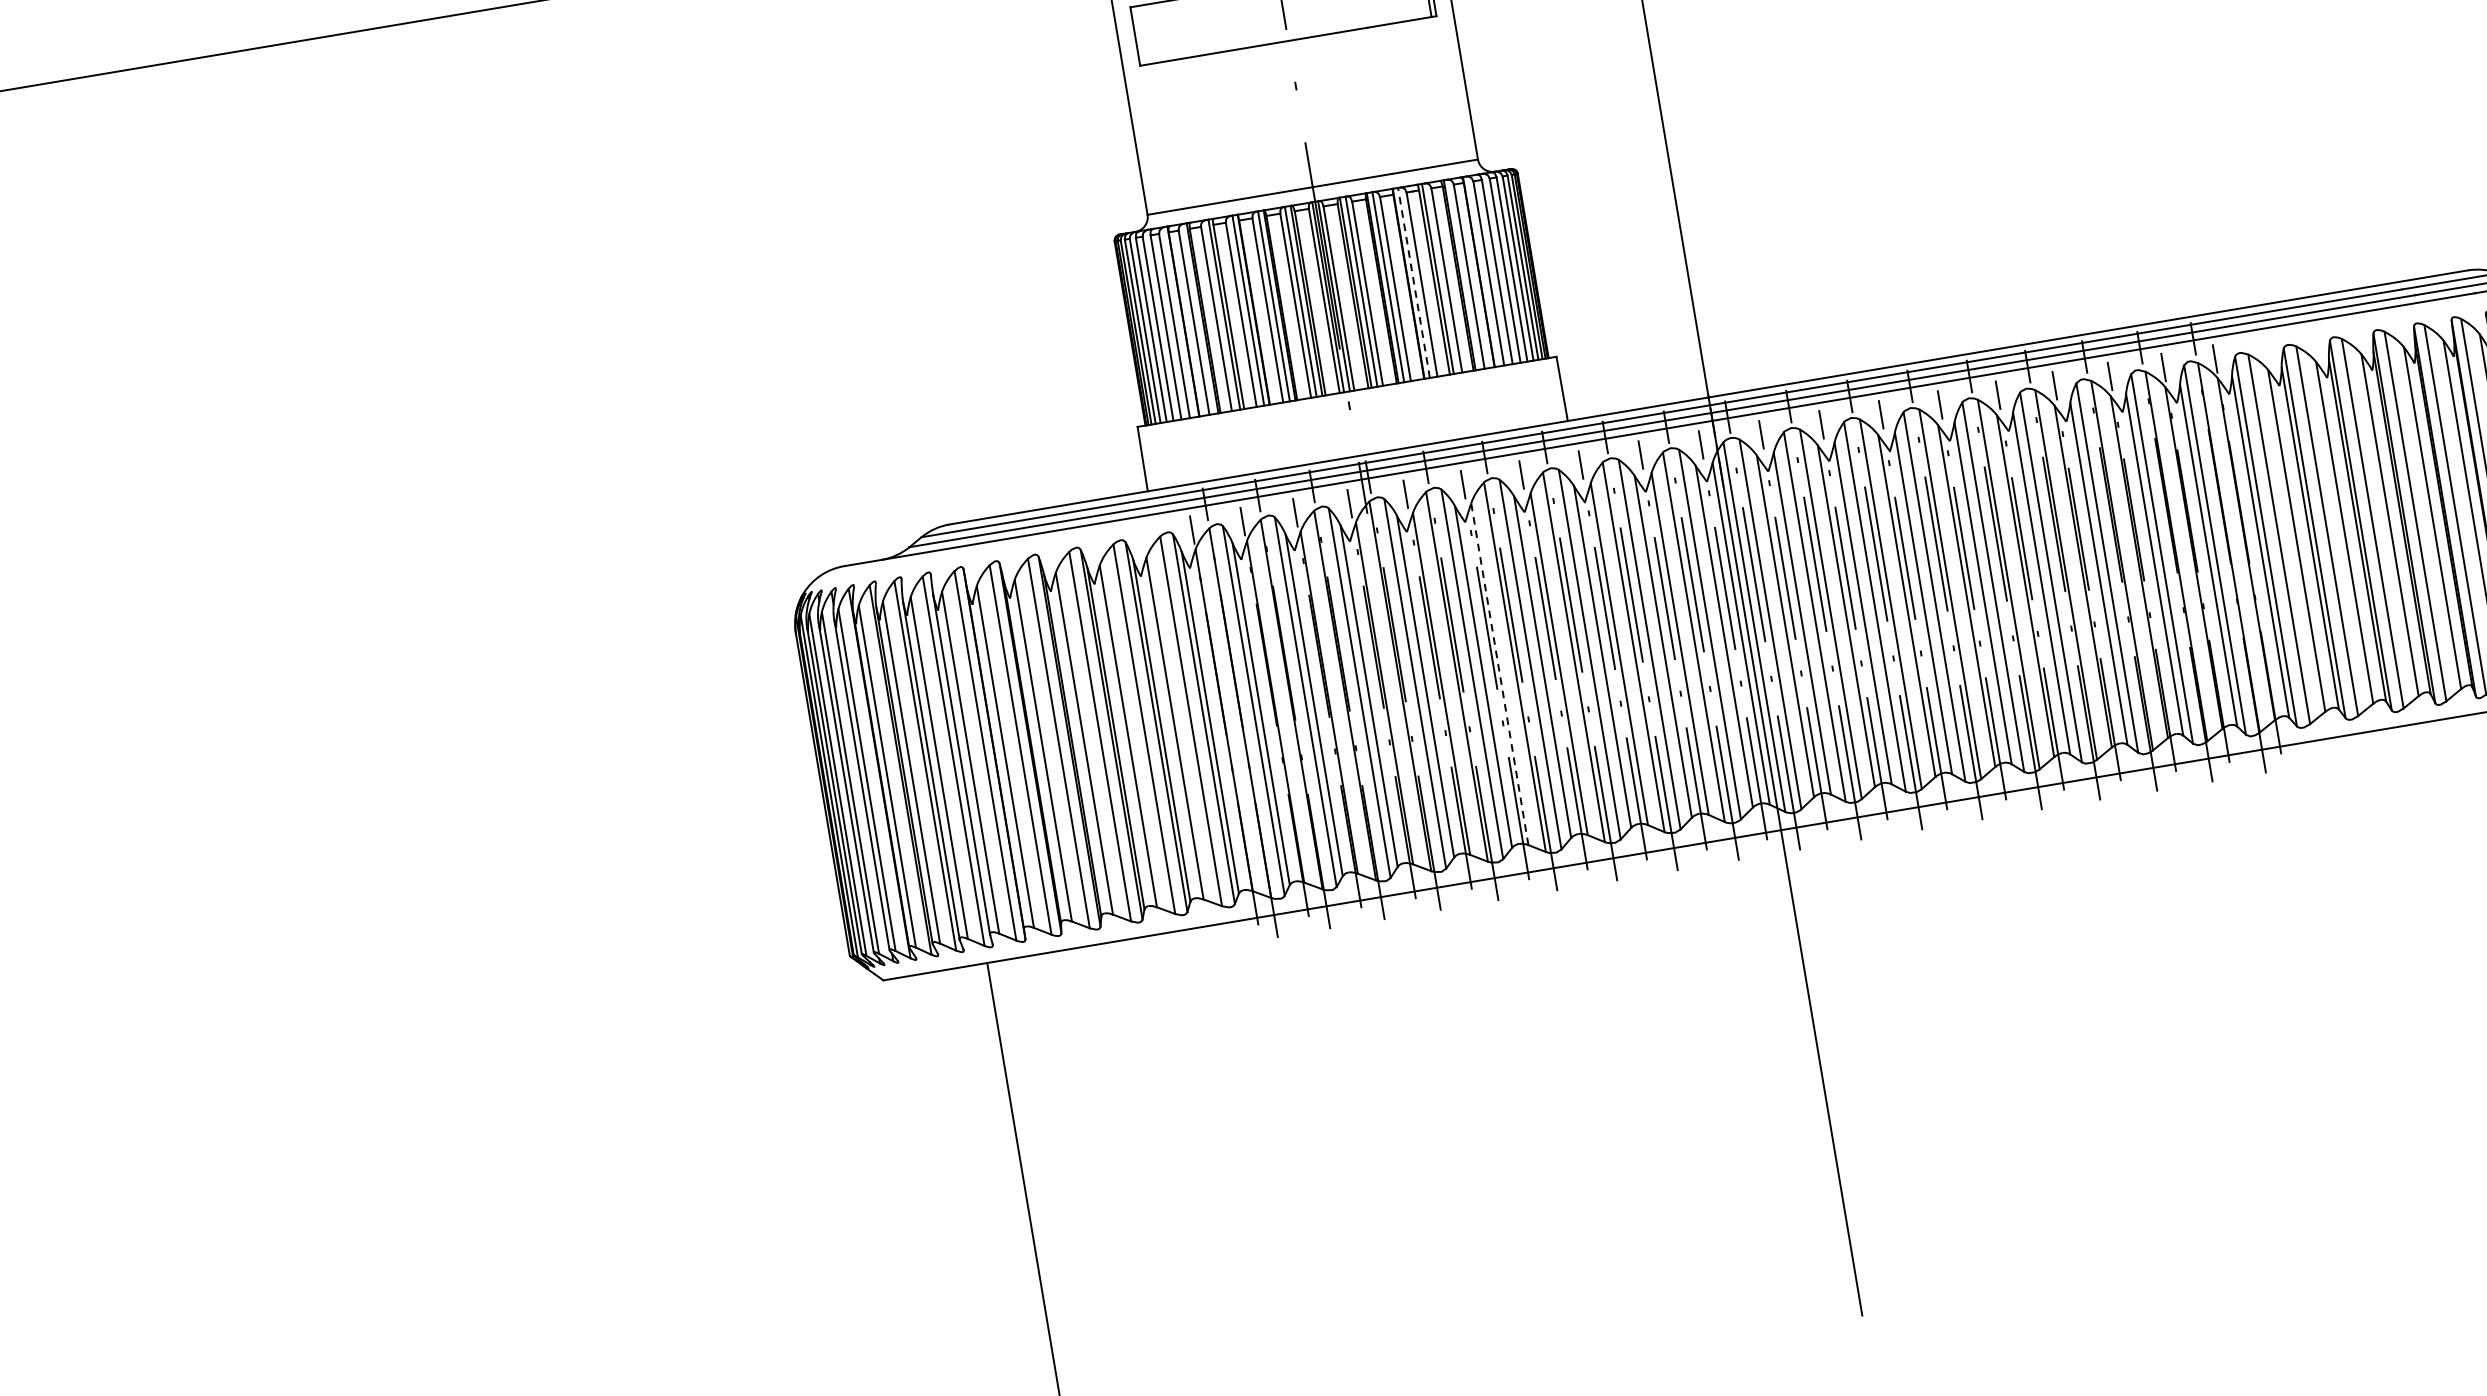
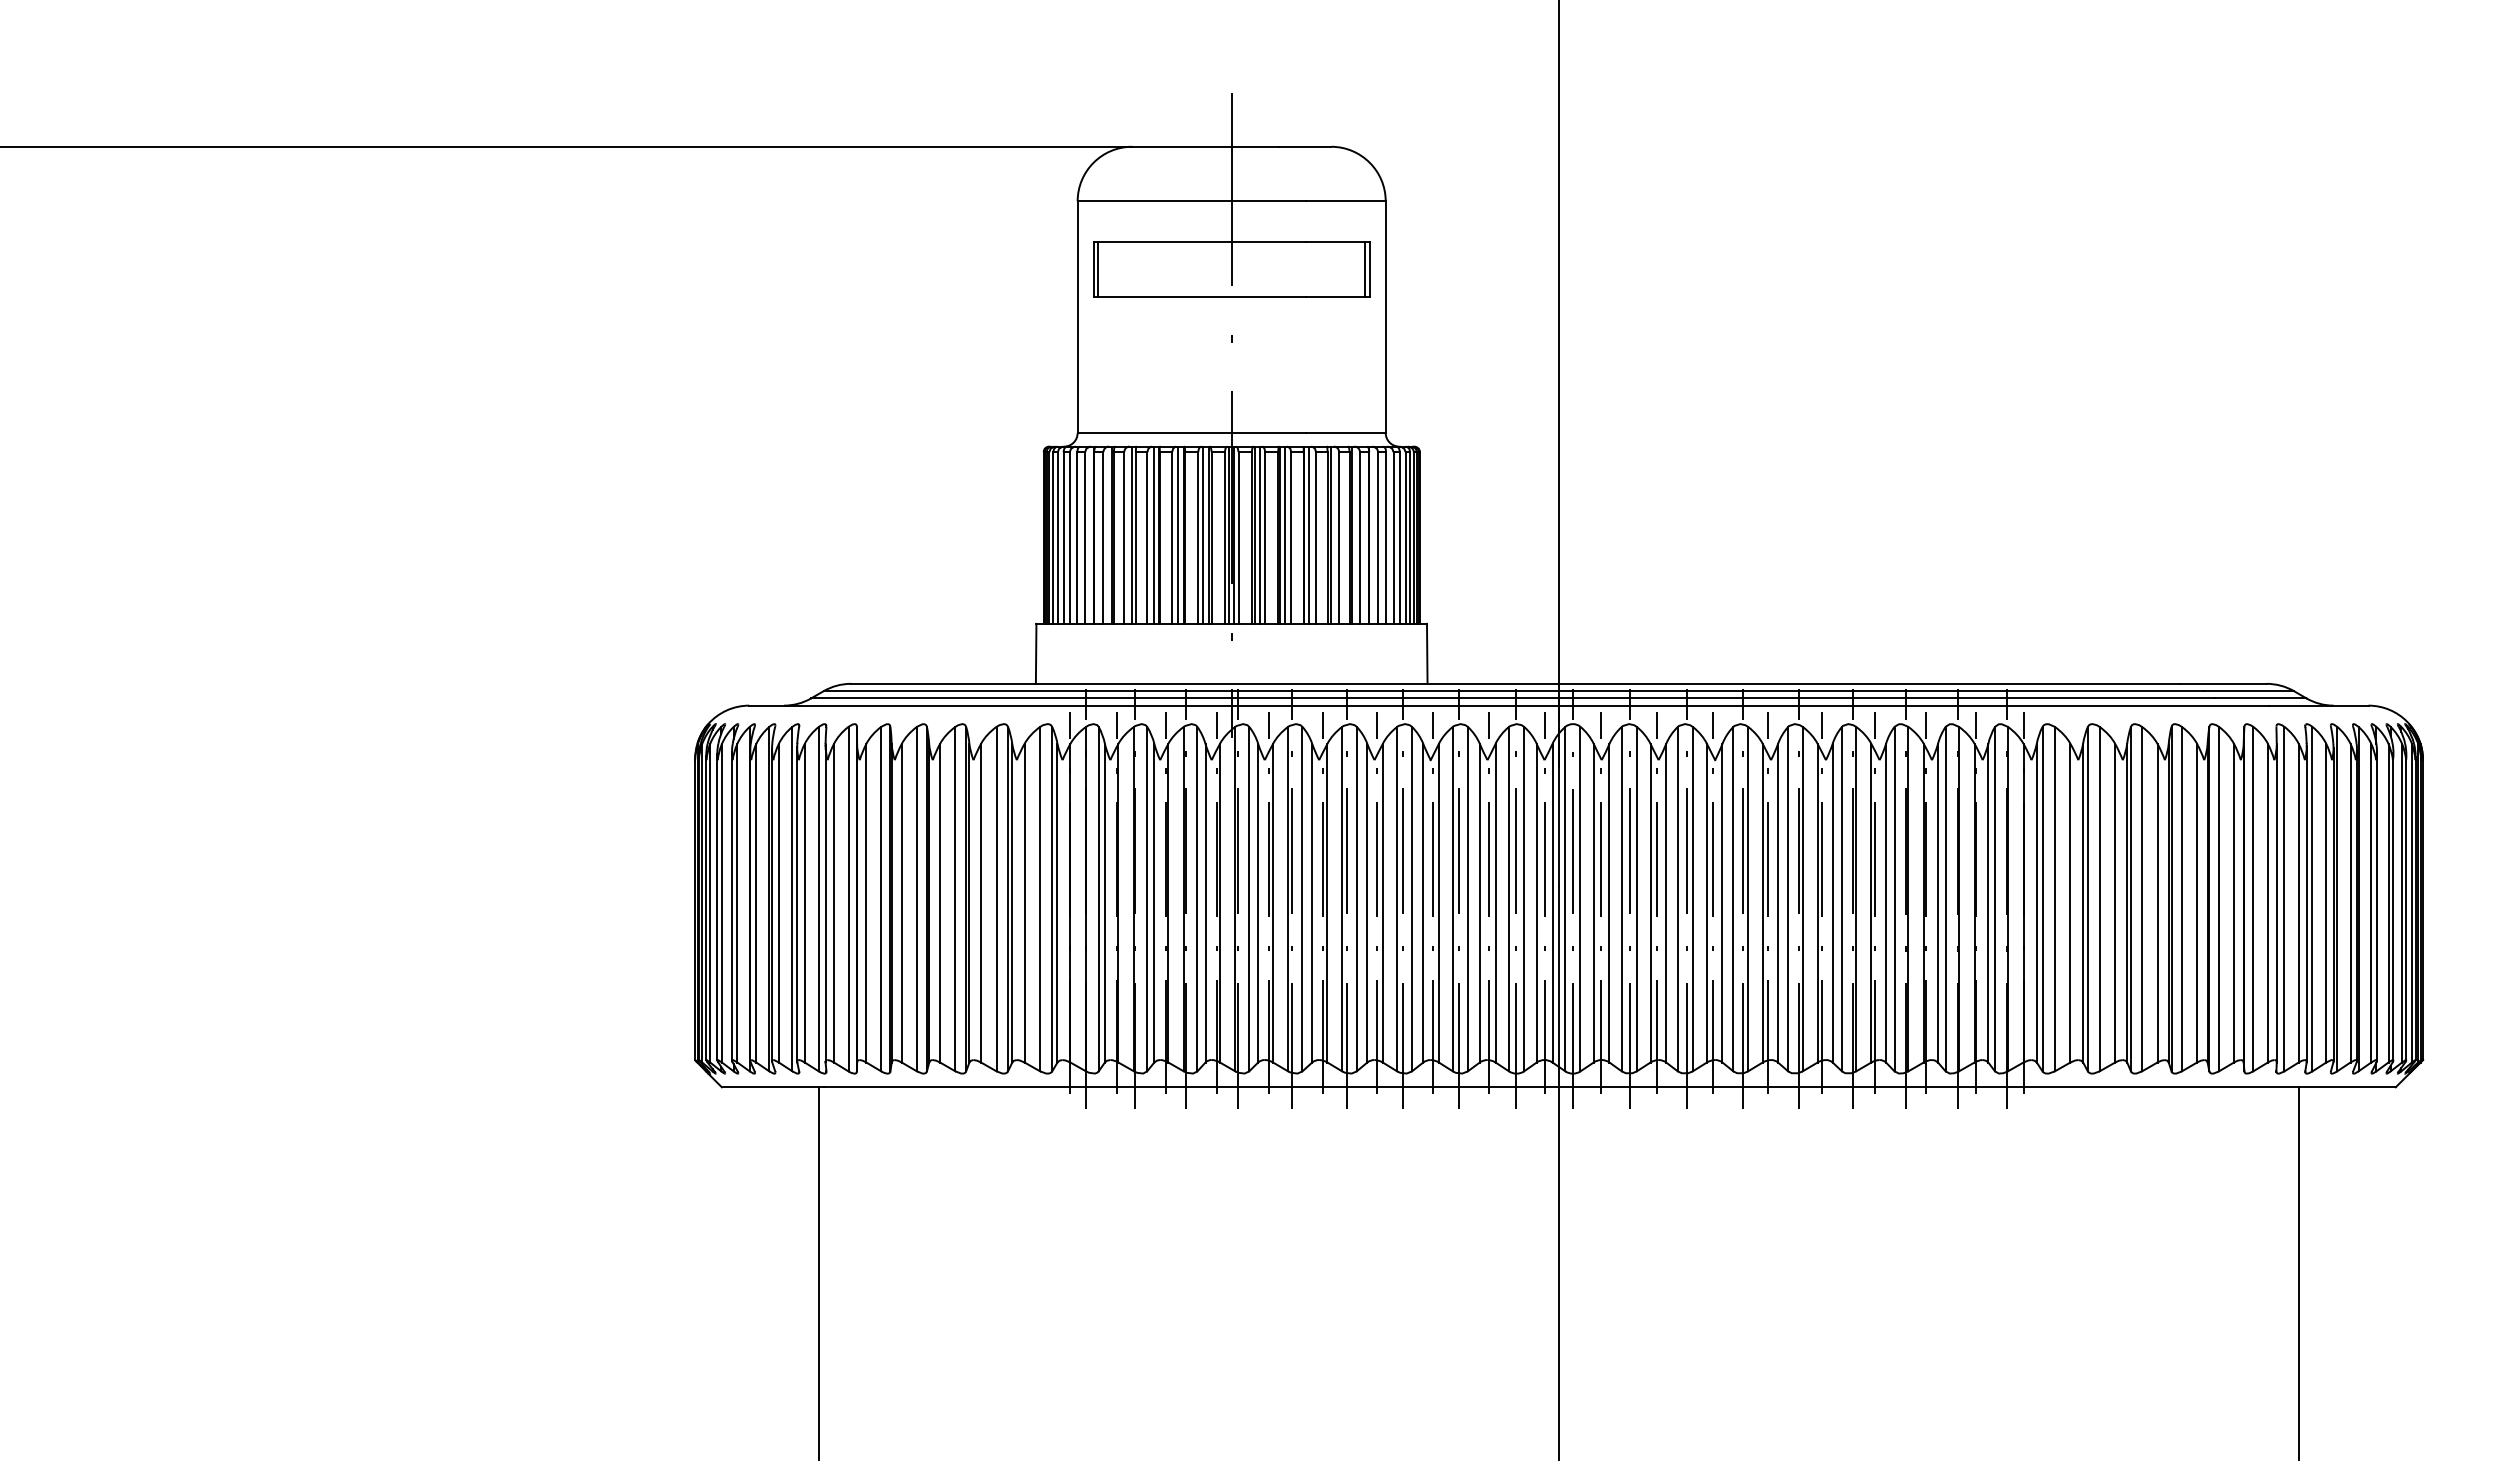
line: (1140, 35) -> (1098, 269), added
line: (1413, 283) -> (1308, 535), dashed -> solid
line: (1499, 673) -> (1327, 902), dashed -> solid

